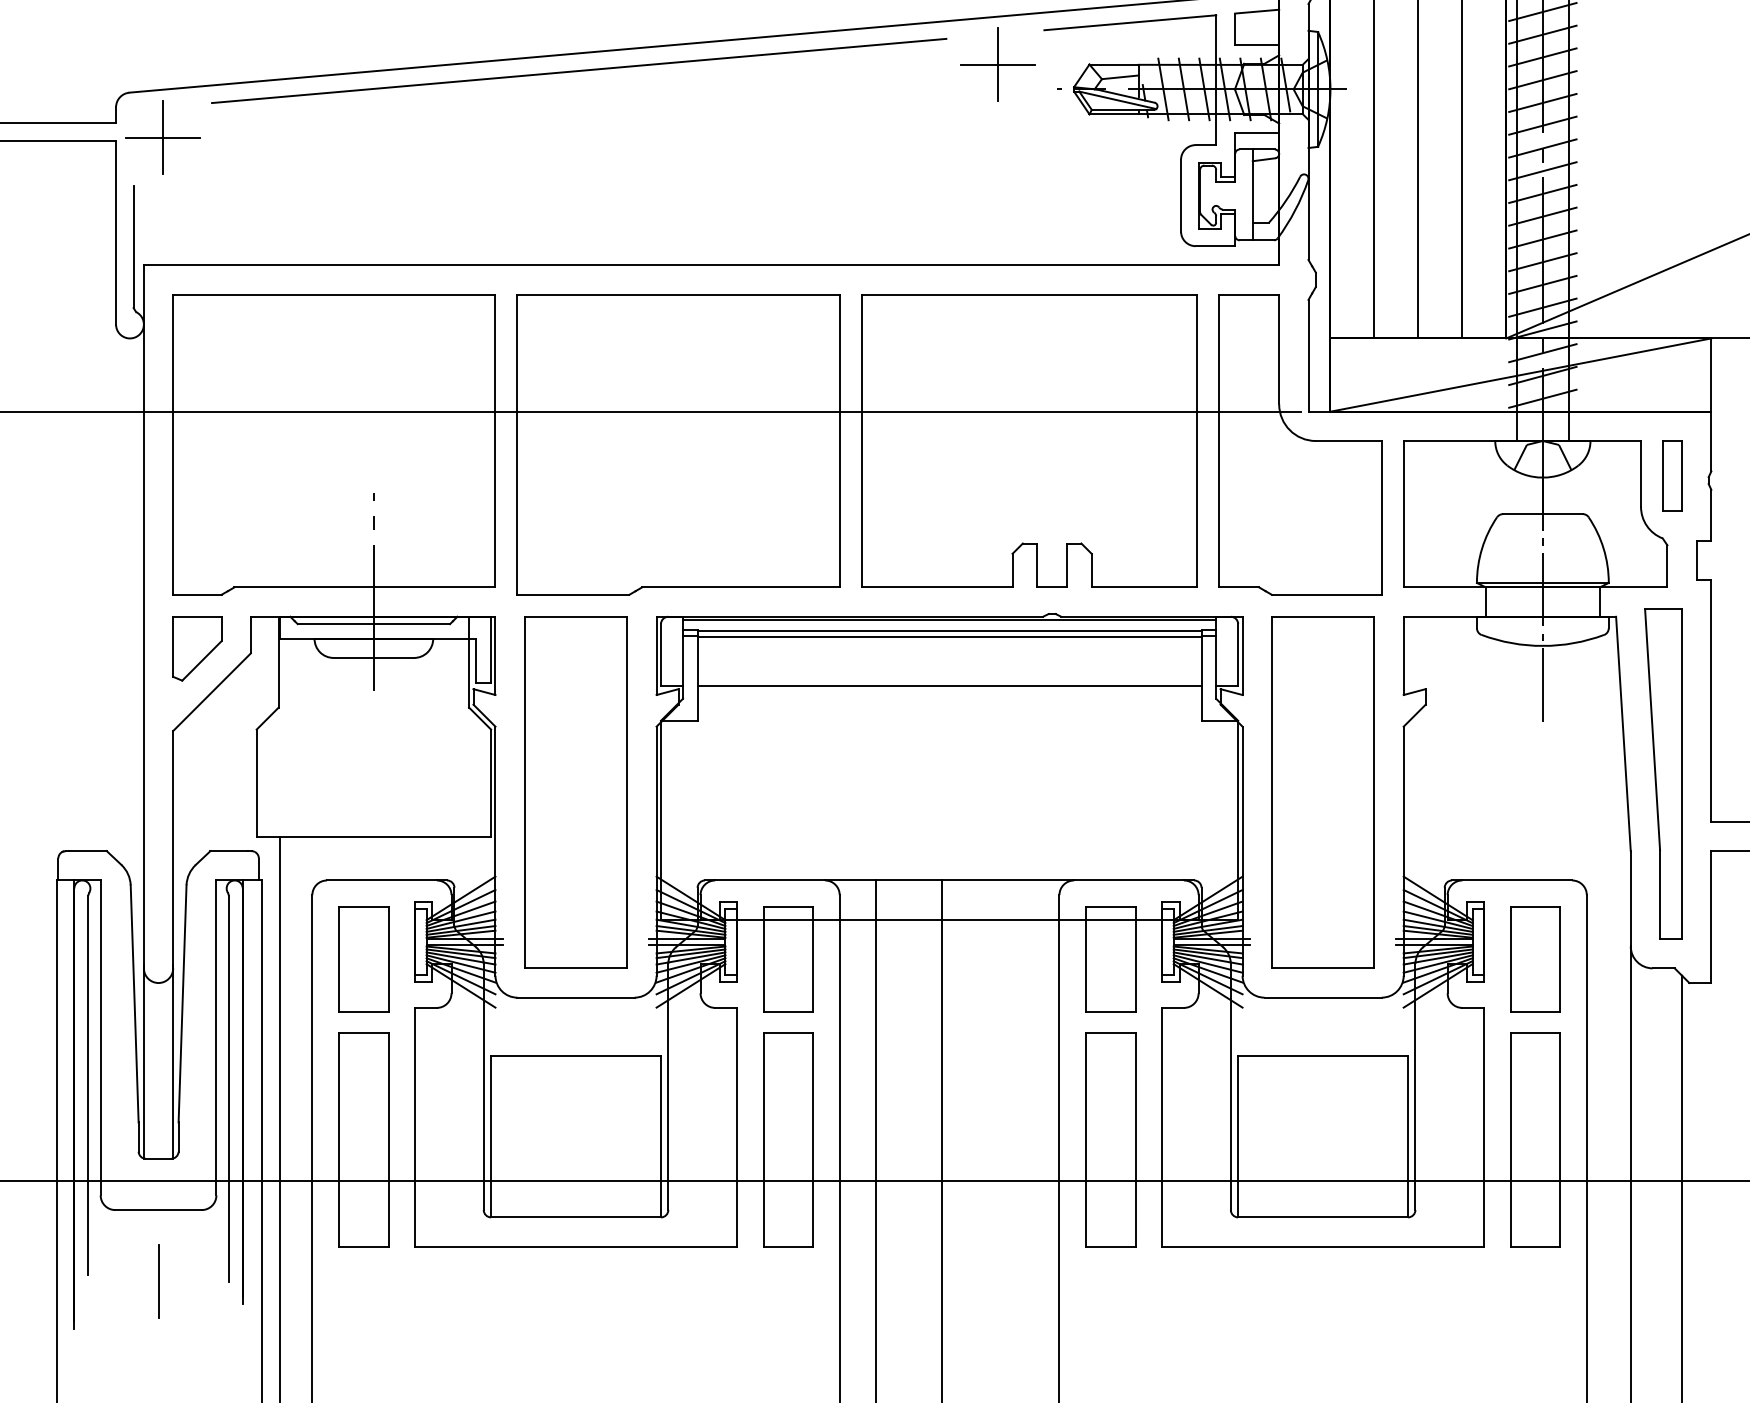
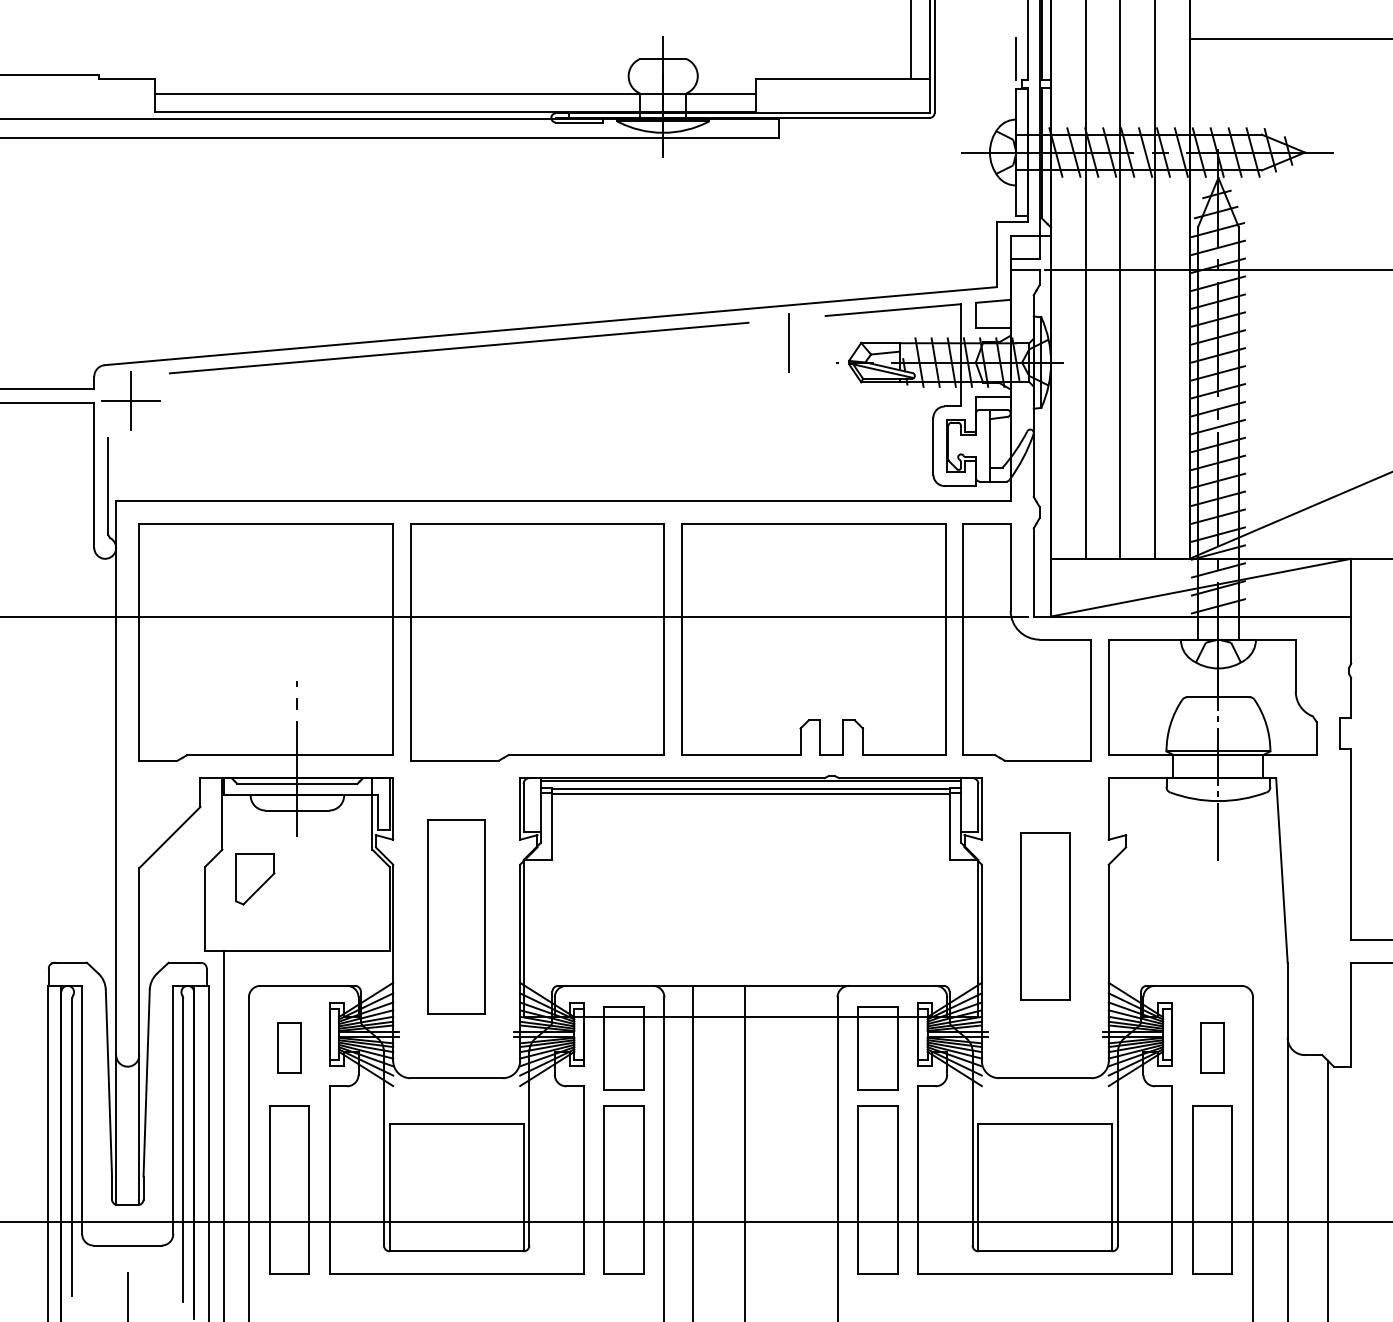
line: (997, 65) -> (788, 343), removed
part: (1672, 476) -> (1320, 667), removed
part: (197, 648) -> (255, 879), moved
line: (948, 685) -> (750, 832), removed
part: (1663, 773) -> (1313, 901), removed
part: (575, 792) -> (456, 916), size x0.7
part: (1323, 792) -> (1045, 916), size x0.6
part: (363, 959) -> (289, 1048), size x0.6
part: (1535, 959) -> (1212, 1048), size x0.6

